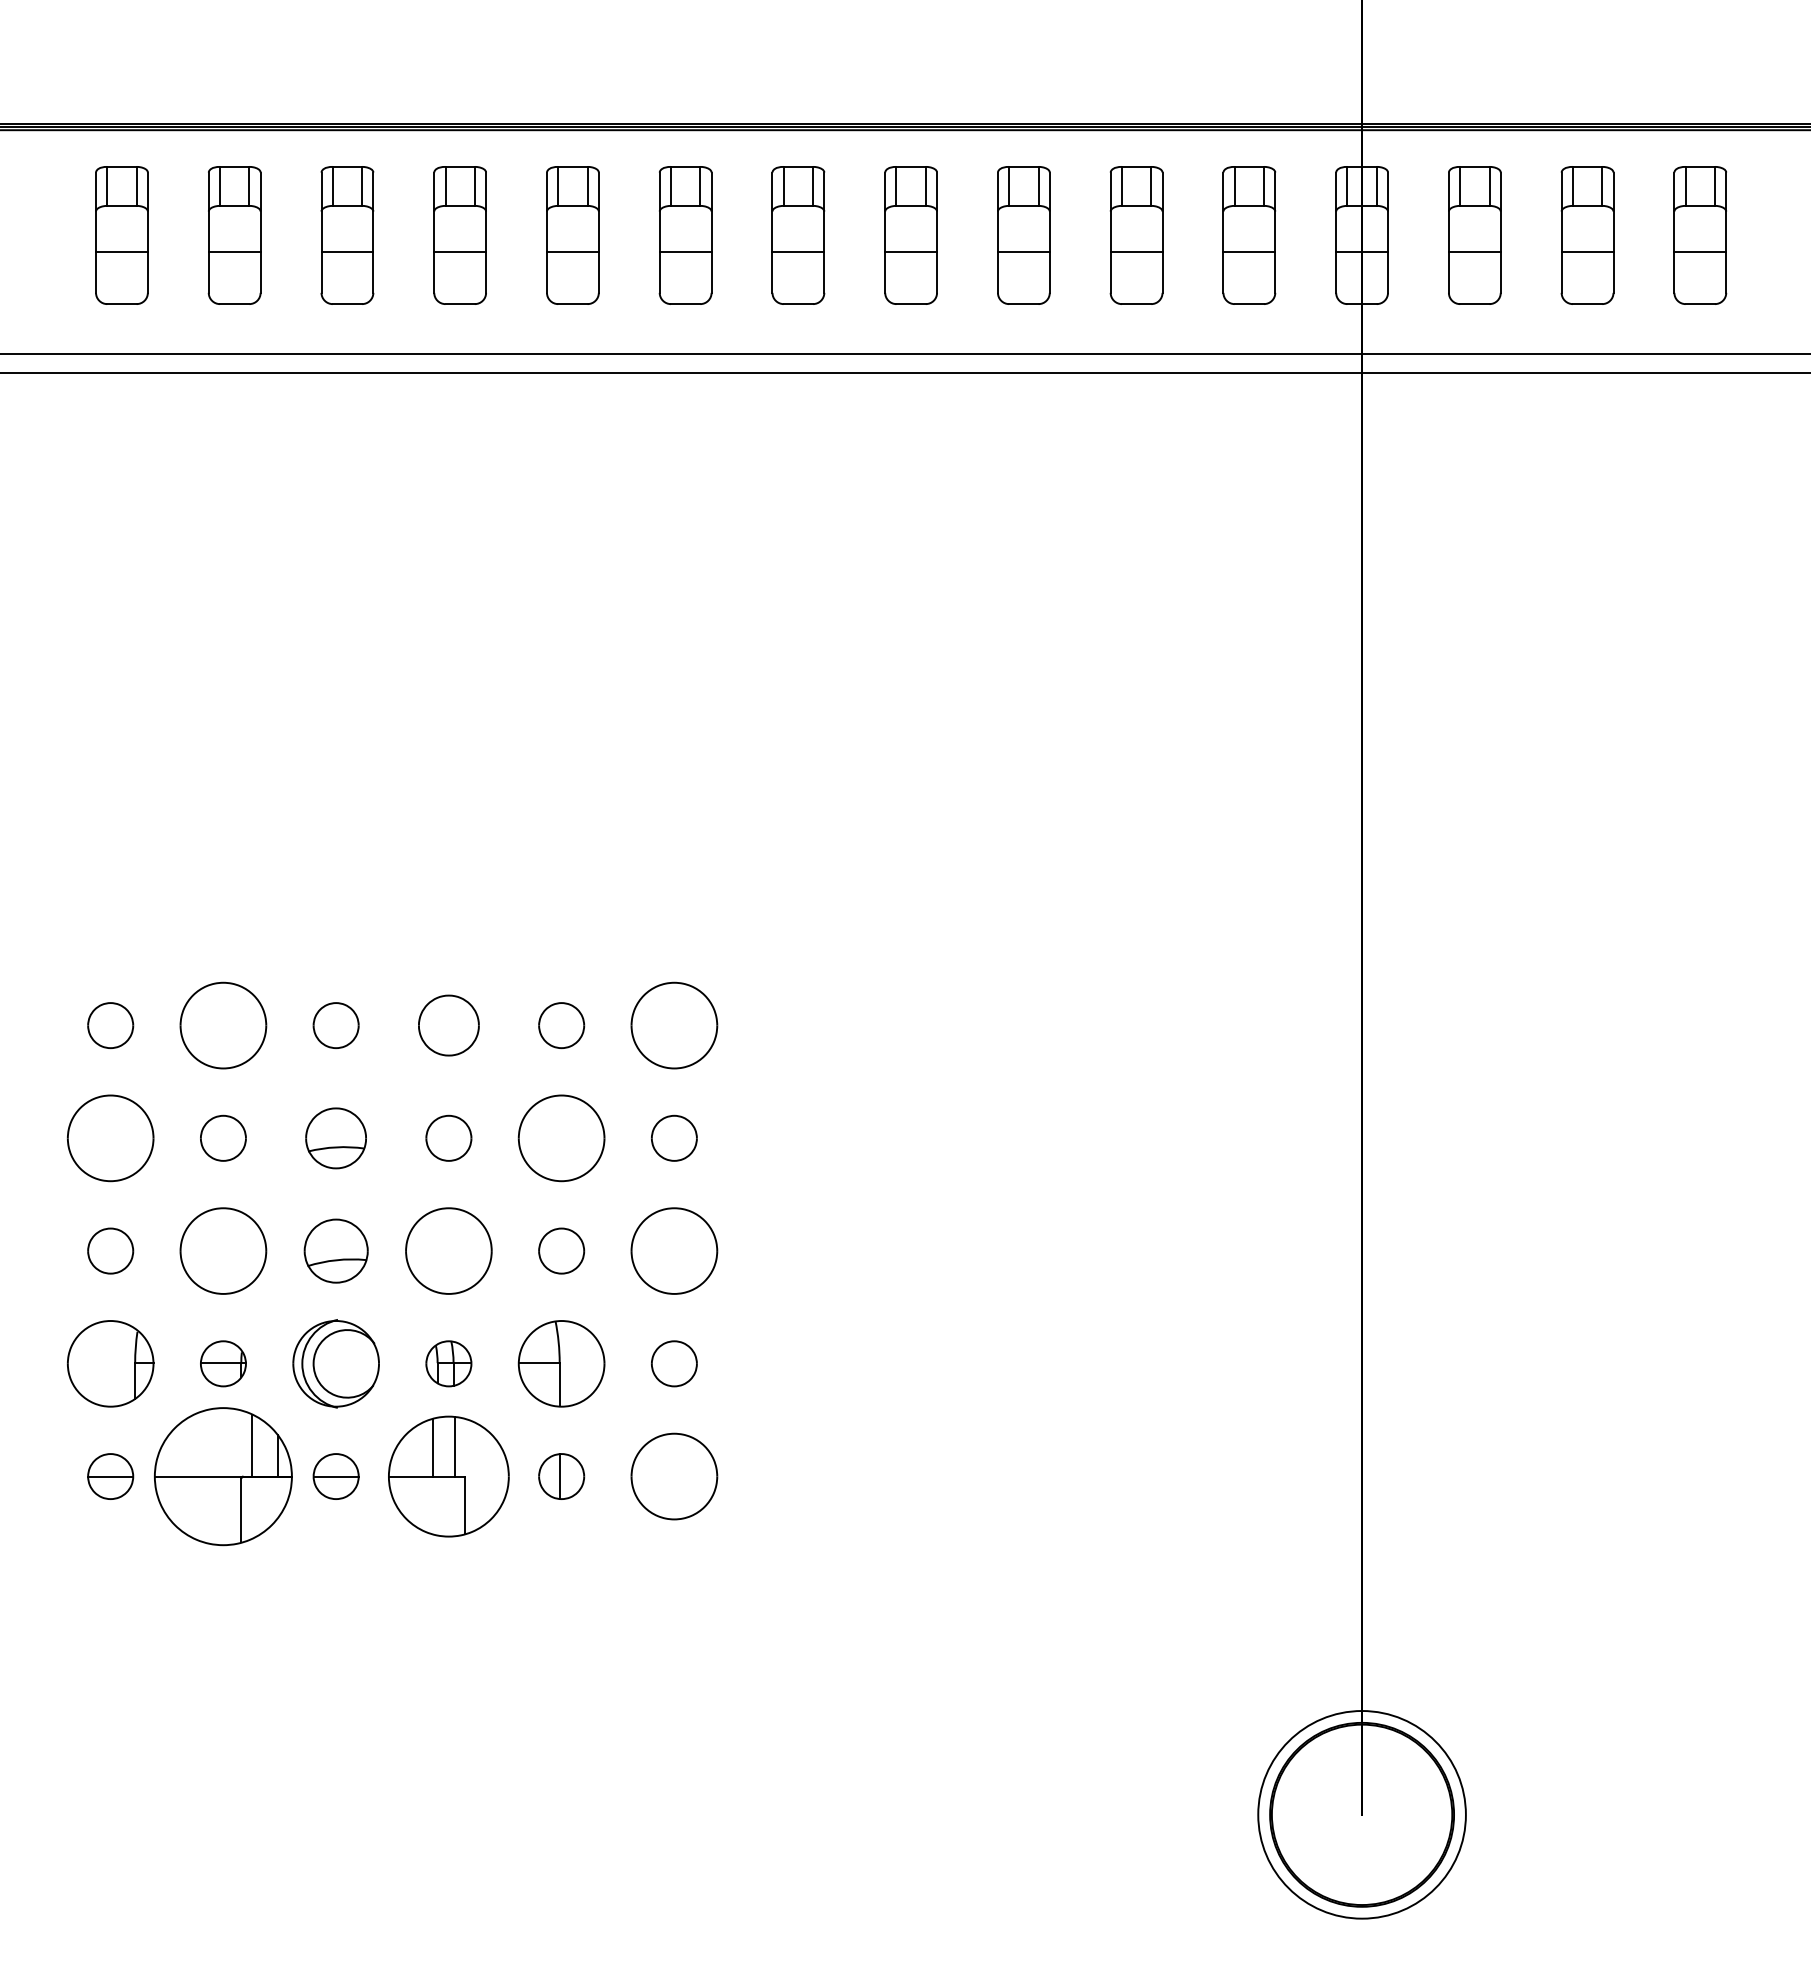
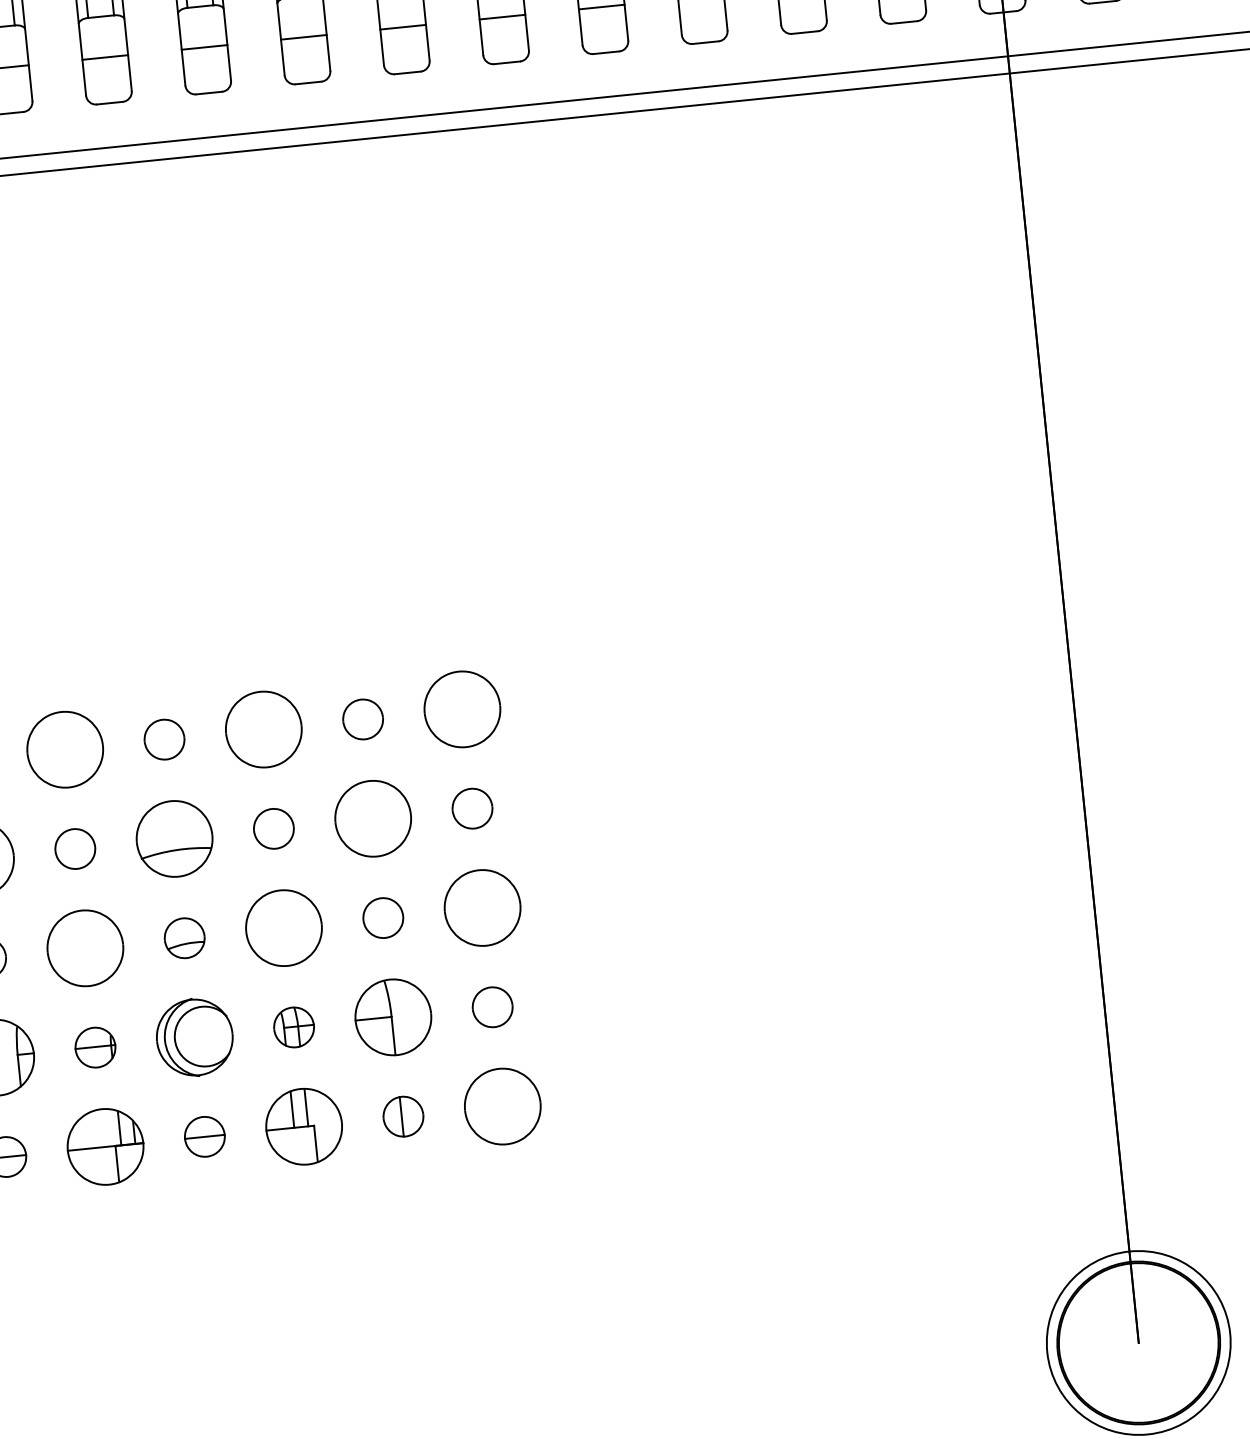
part: (448, 1025) -> (263, 729), size x1.43
part: (335, 1138) -> (174, 839), size x1.43
part: (335, 1250) -> (184, 937), size x0.71
part: (223, 1476) -> (105, 1146), size x0.62
part: (448, 1476) -> (303, 1126), size x0.71

